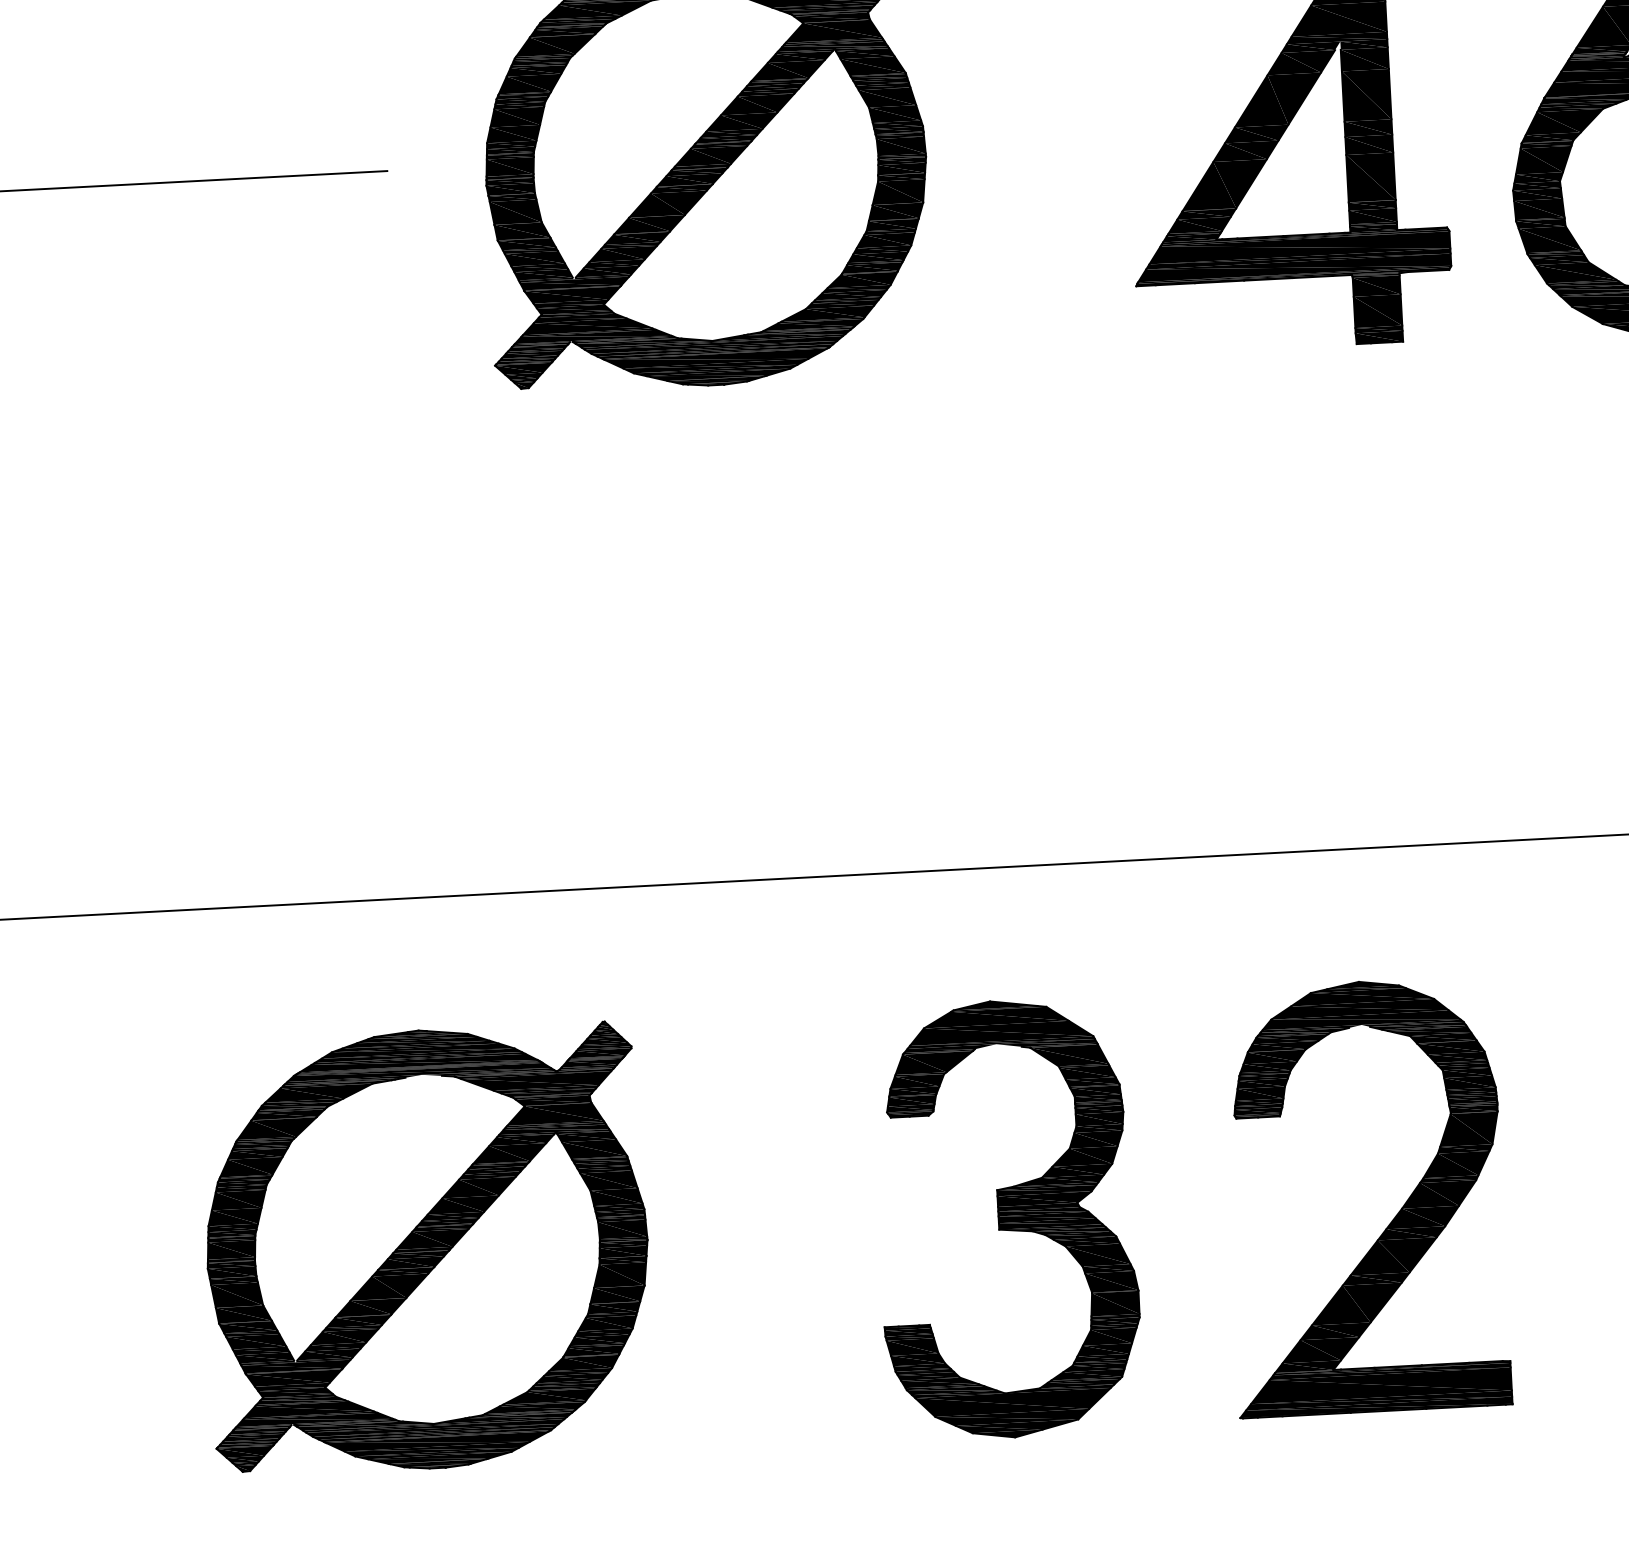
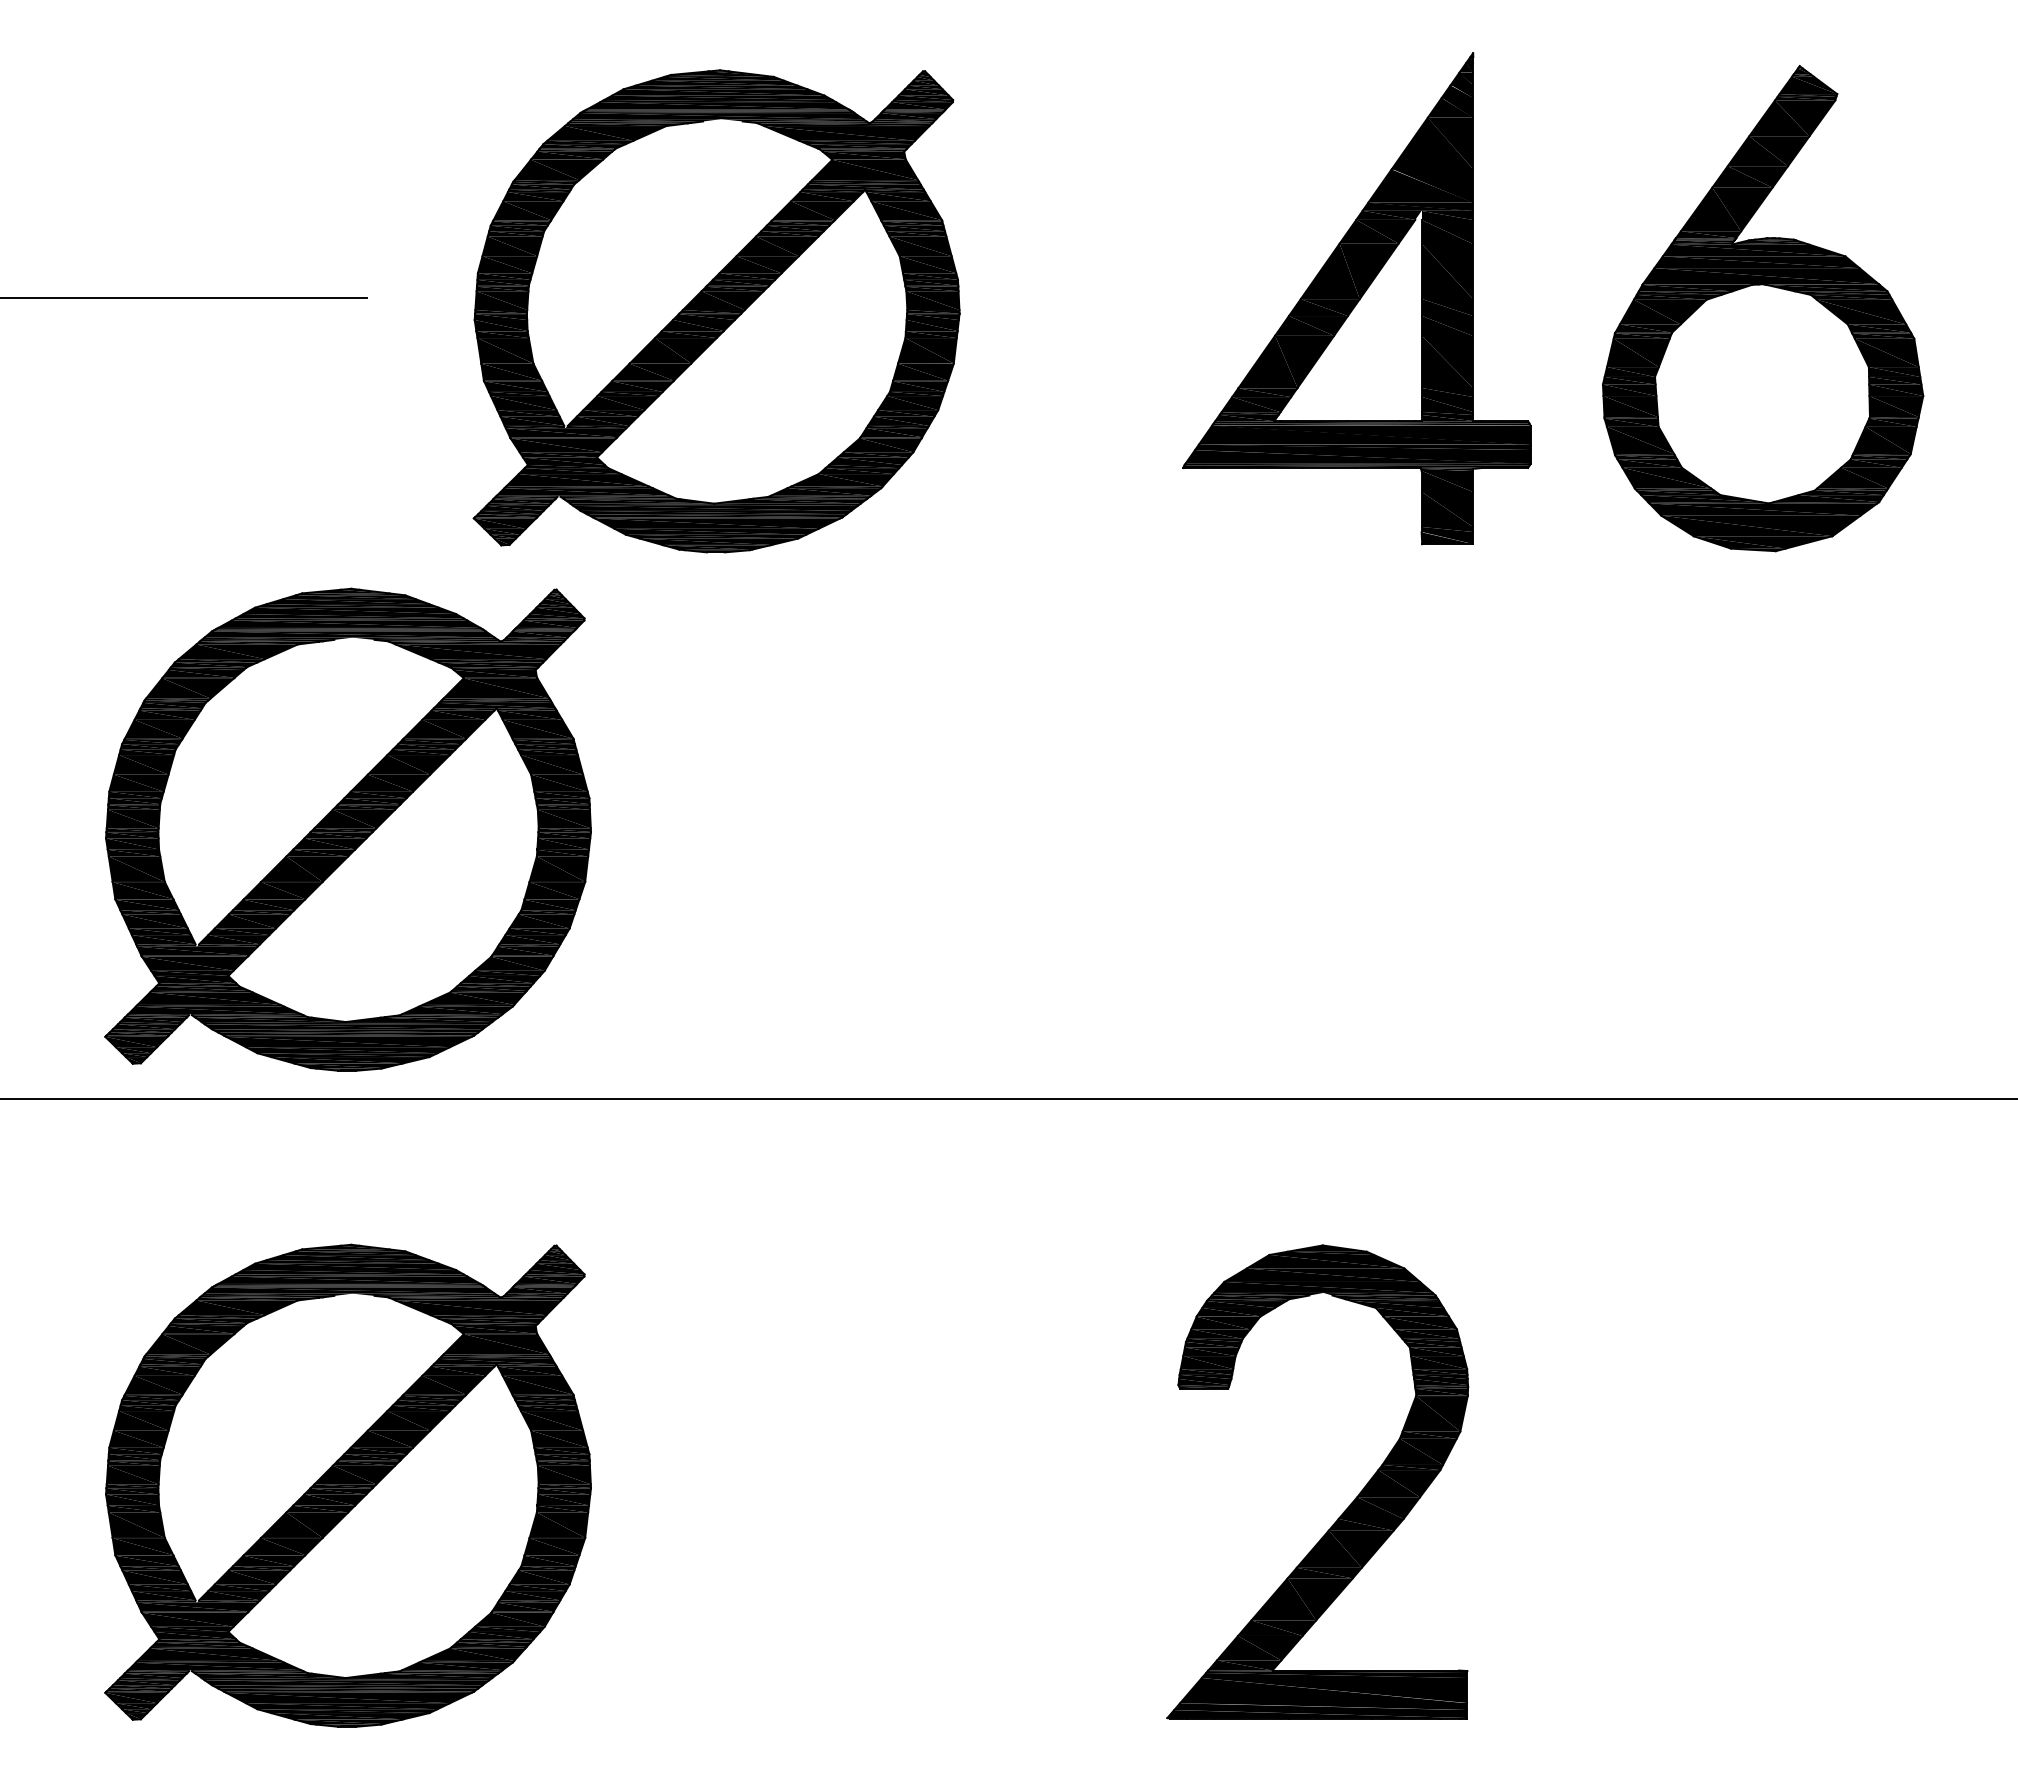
part: (395, 653) -> (347, 829), added
part: (1395, 1215) -> (1349, 1504), moved
part: (1006, 1218) -> (986, 1485), removed

